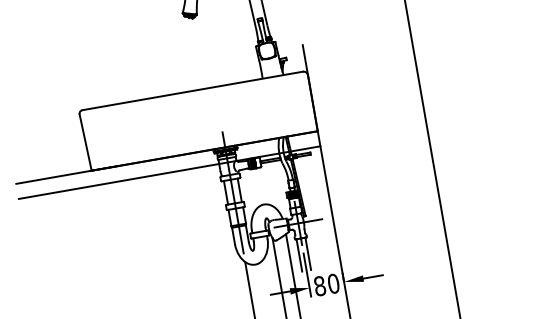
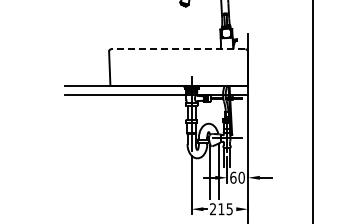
line: (191, 91) -> (177, 49), solid -> dashed
text: (320, 285) -> (233, 177), 80 -> 60

